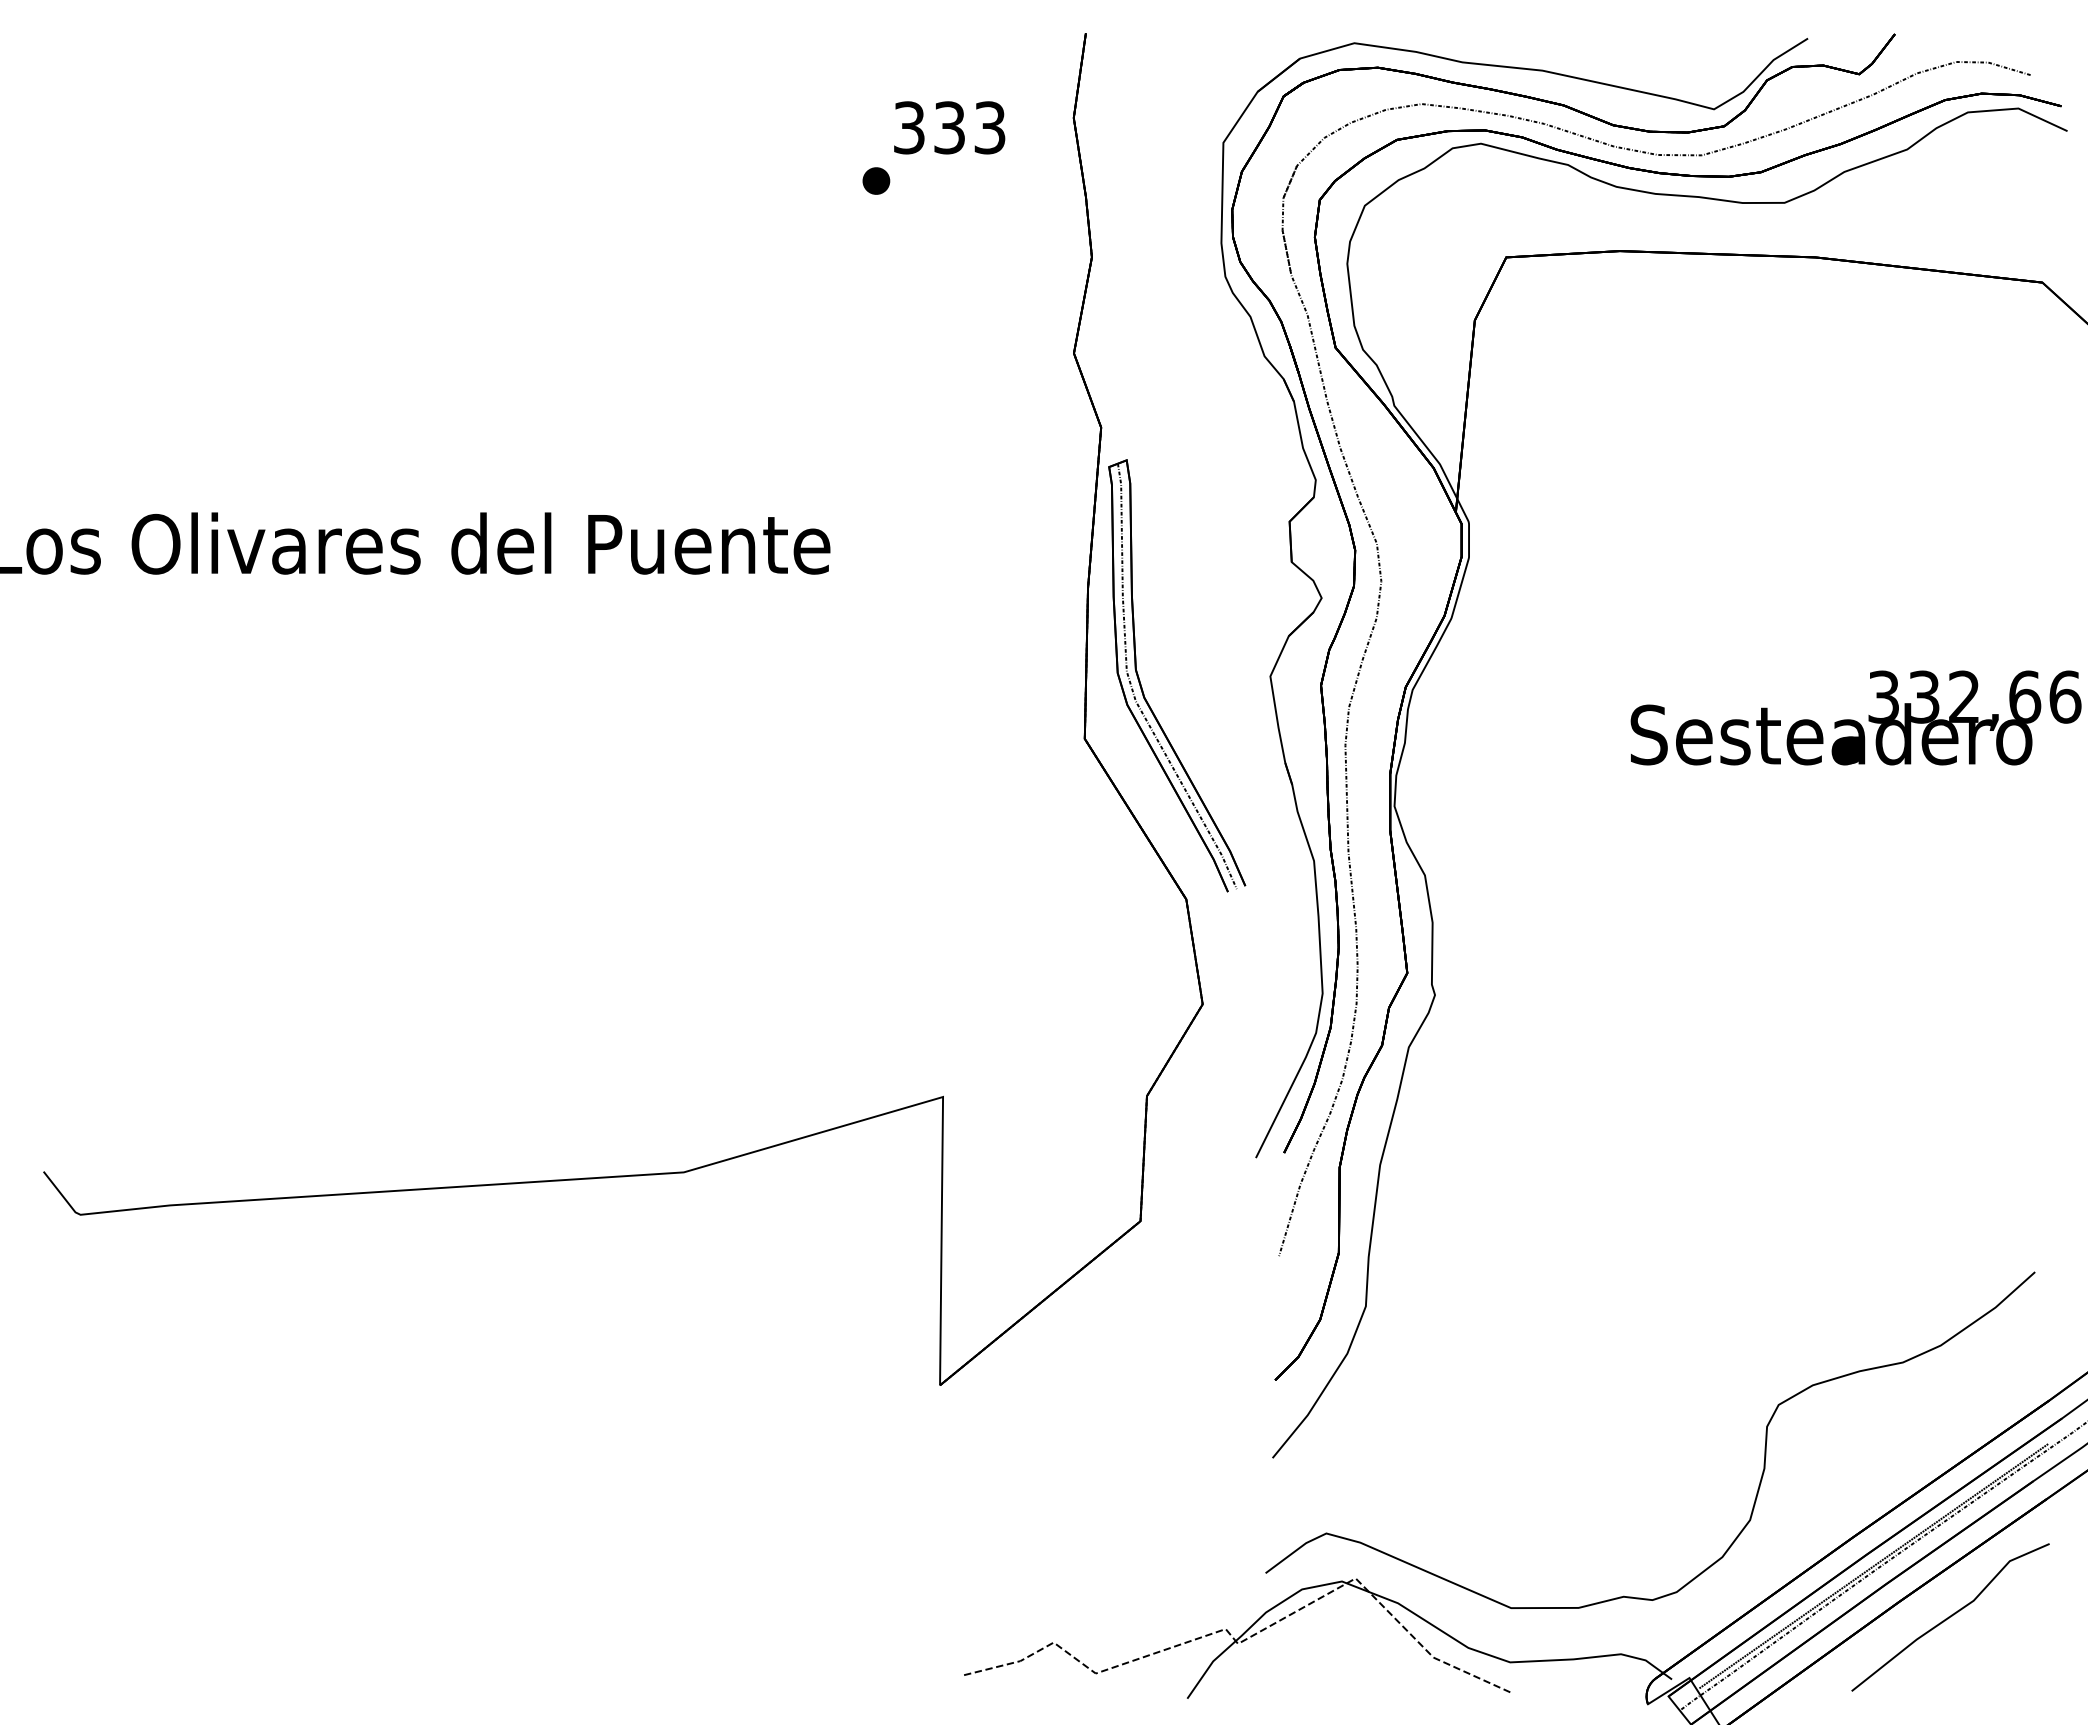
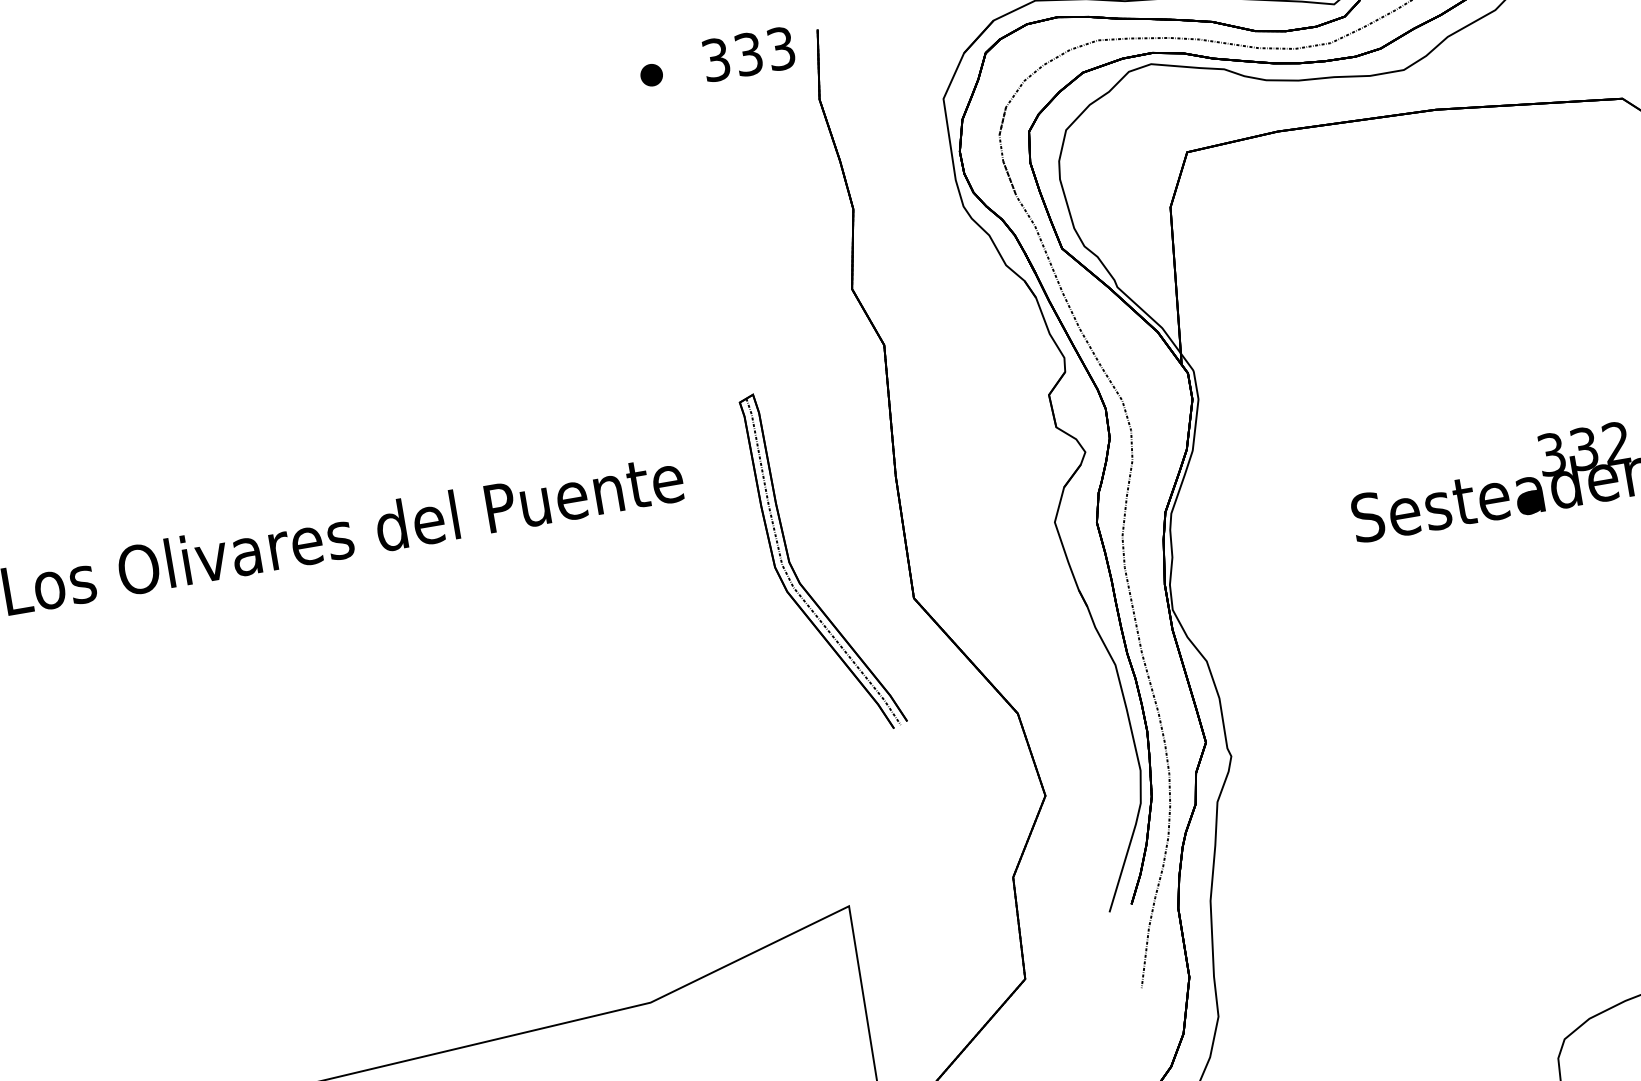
text: (949, 127) -> (748, 54), moved
part: (876, 180) -> (651, 74), moved
part: (1142, 687) -> (797, 575), moved

